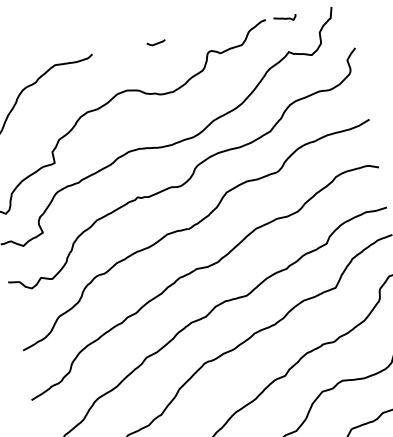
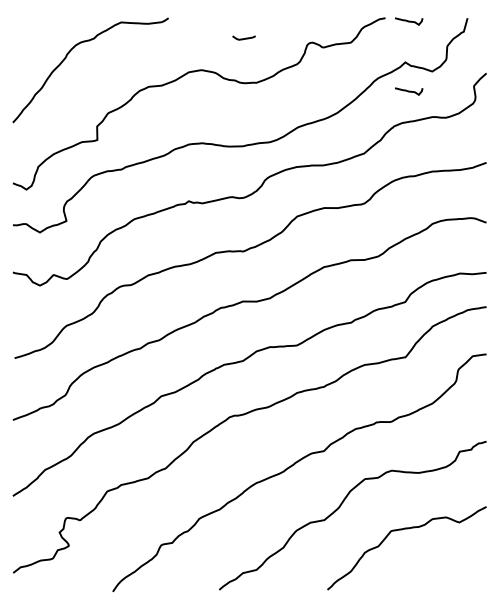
curve: (155, 43) -> (243, 38), moved
curve: (296, 74) -> (409, 91), added

